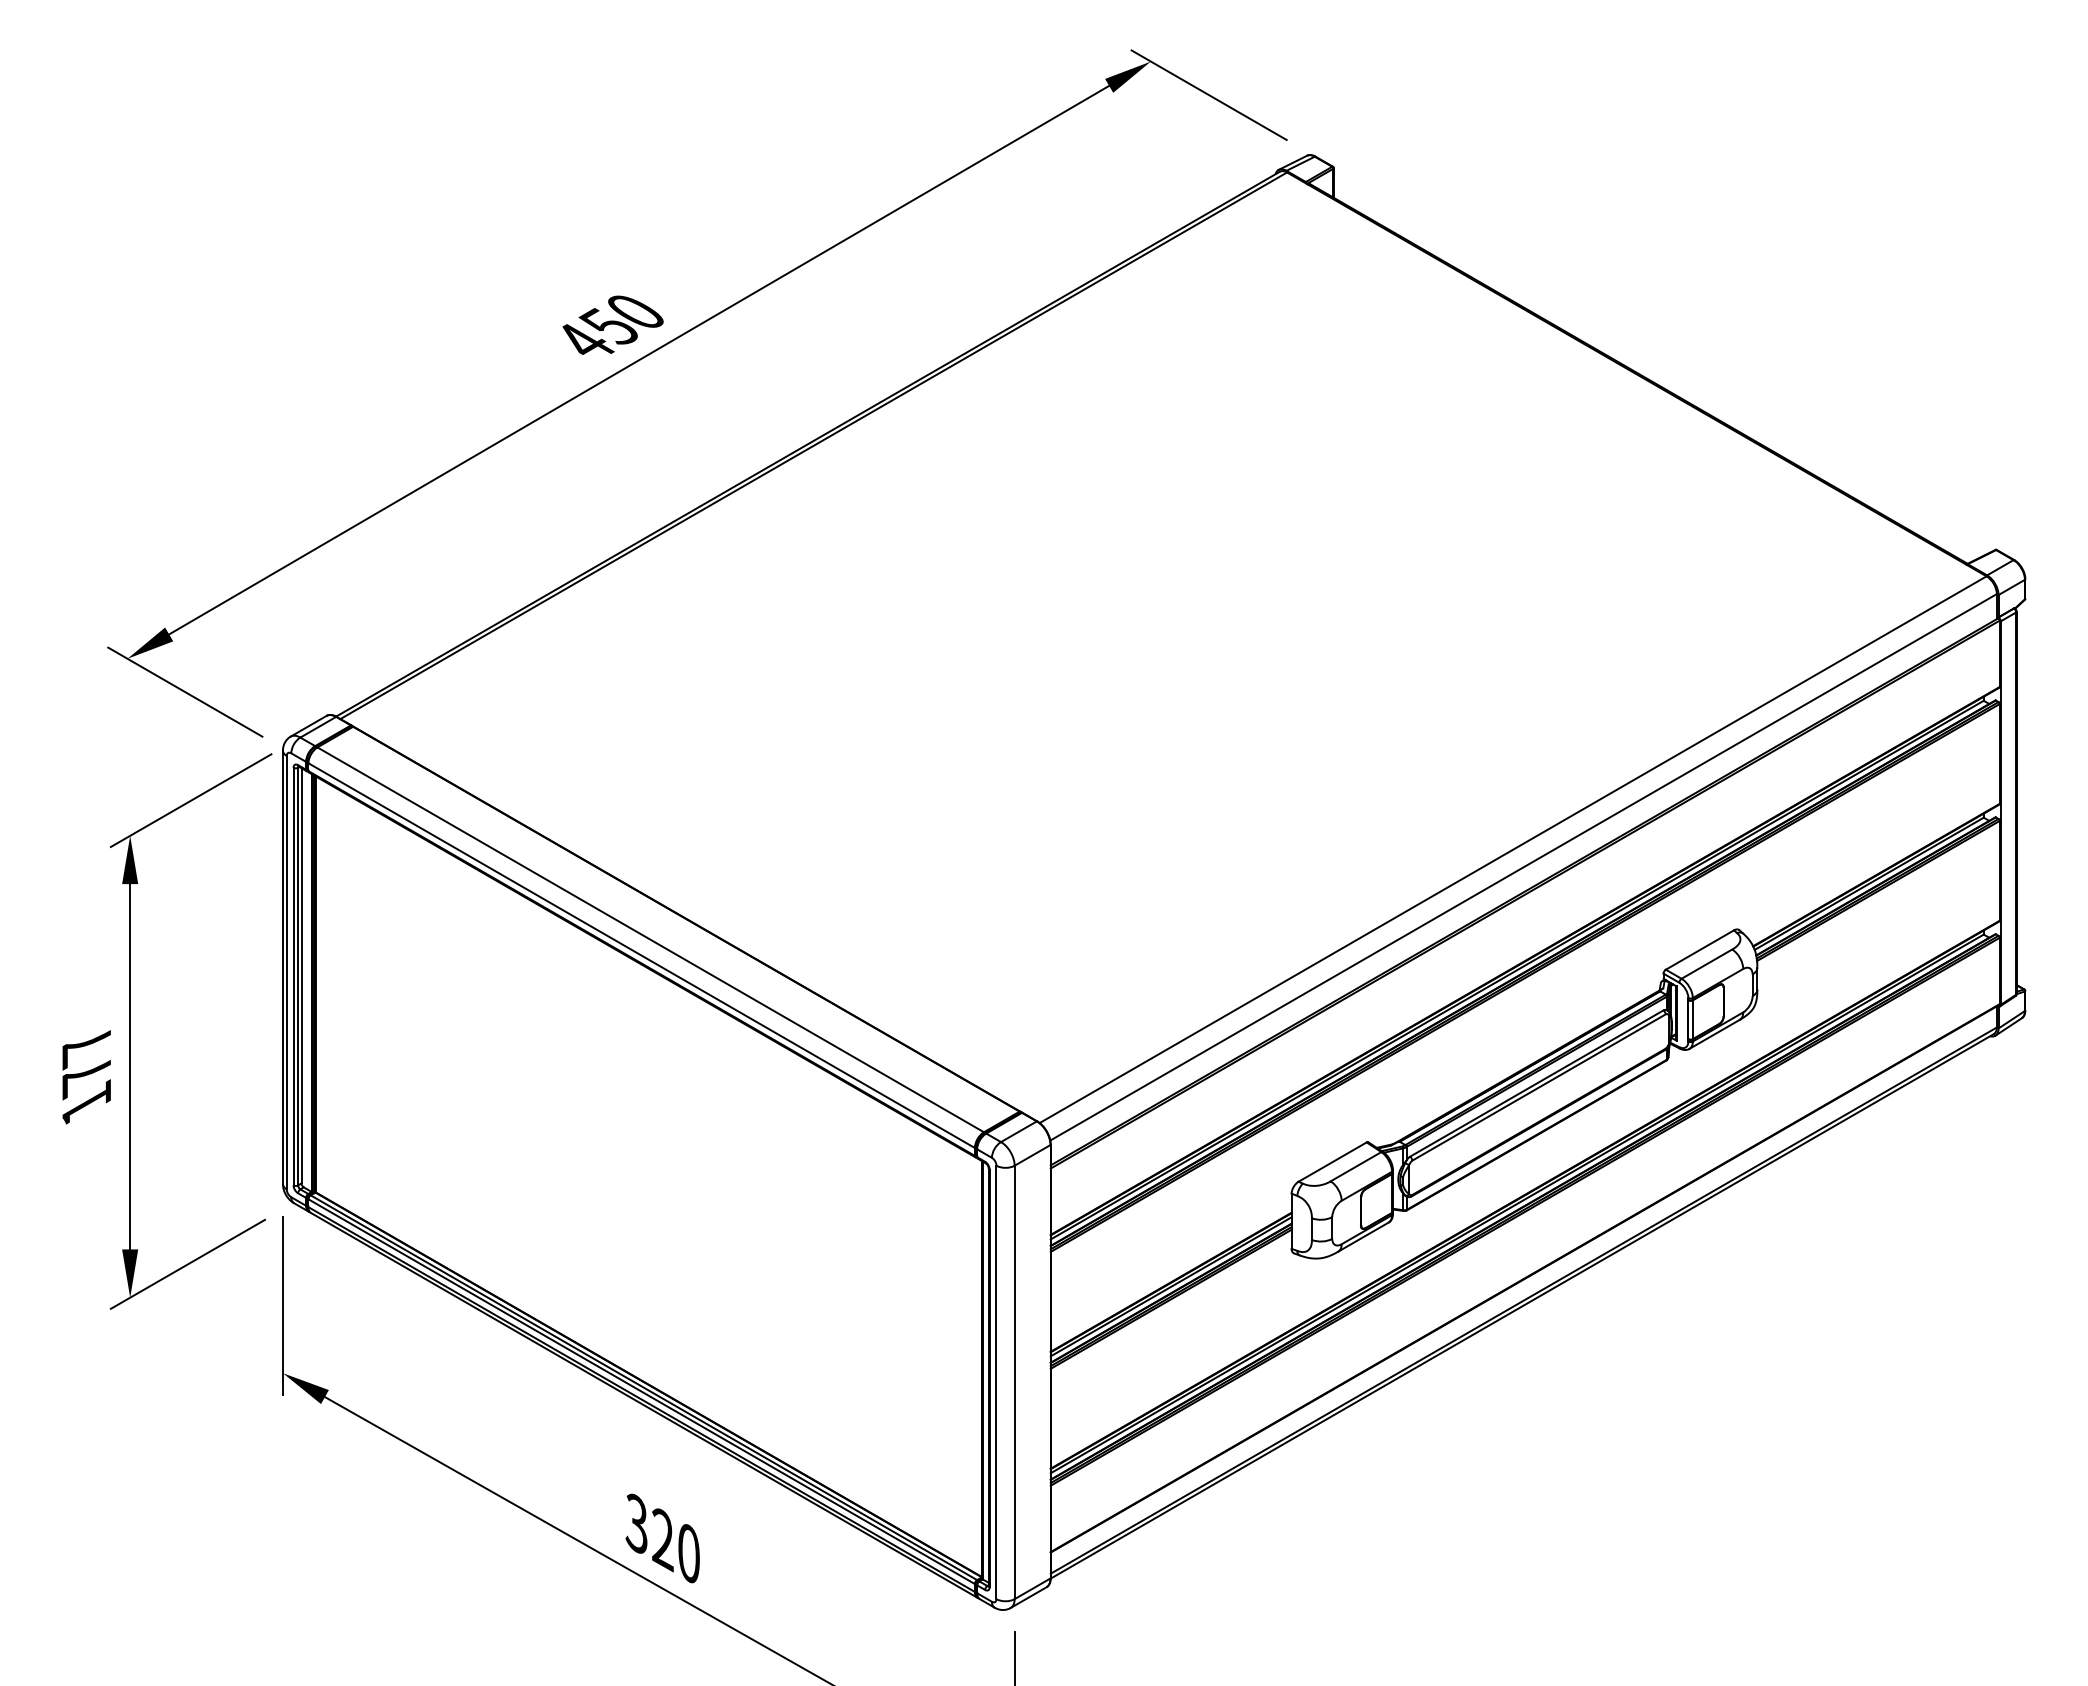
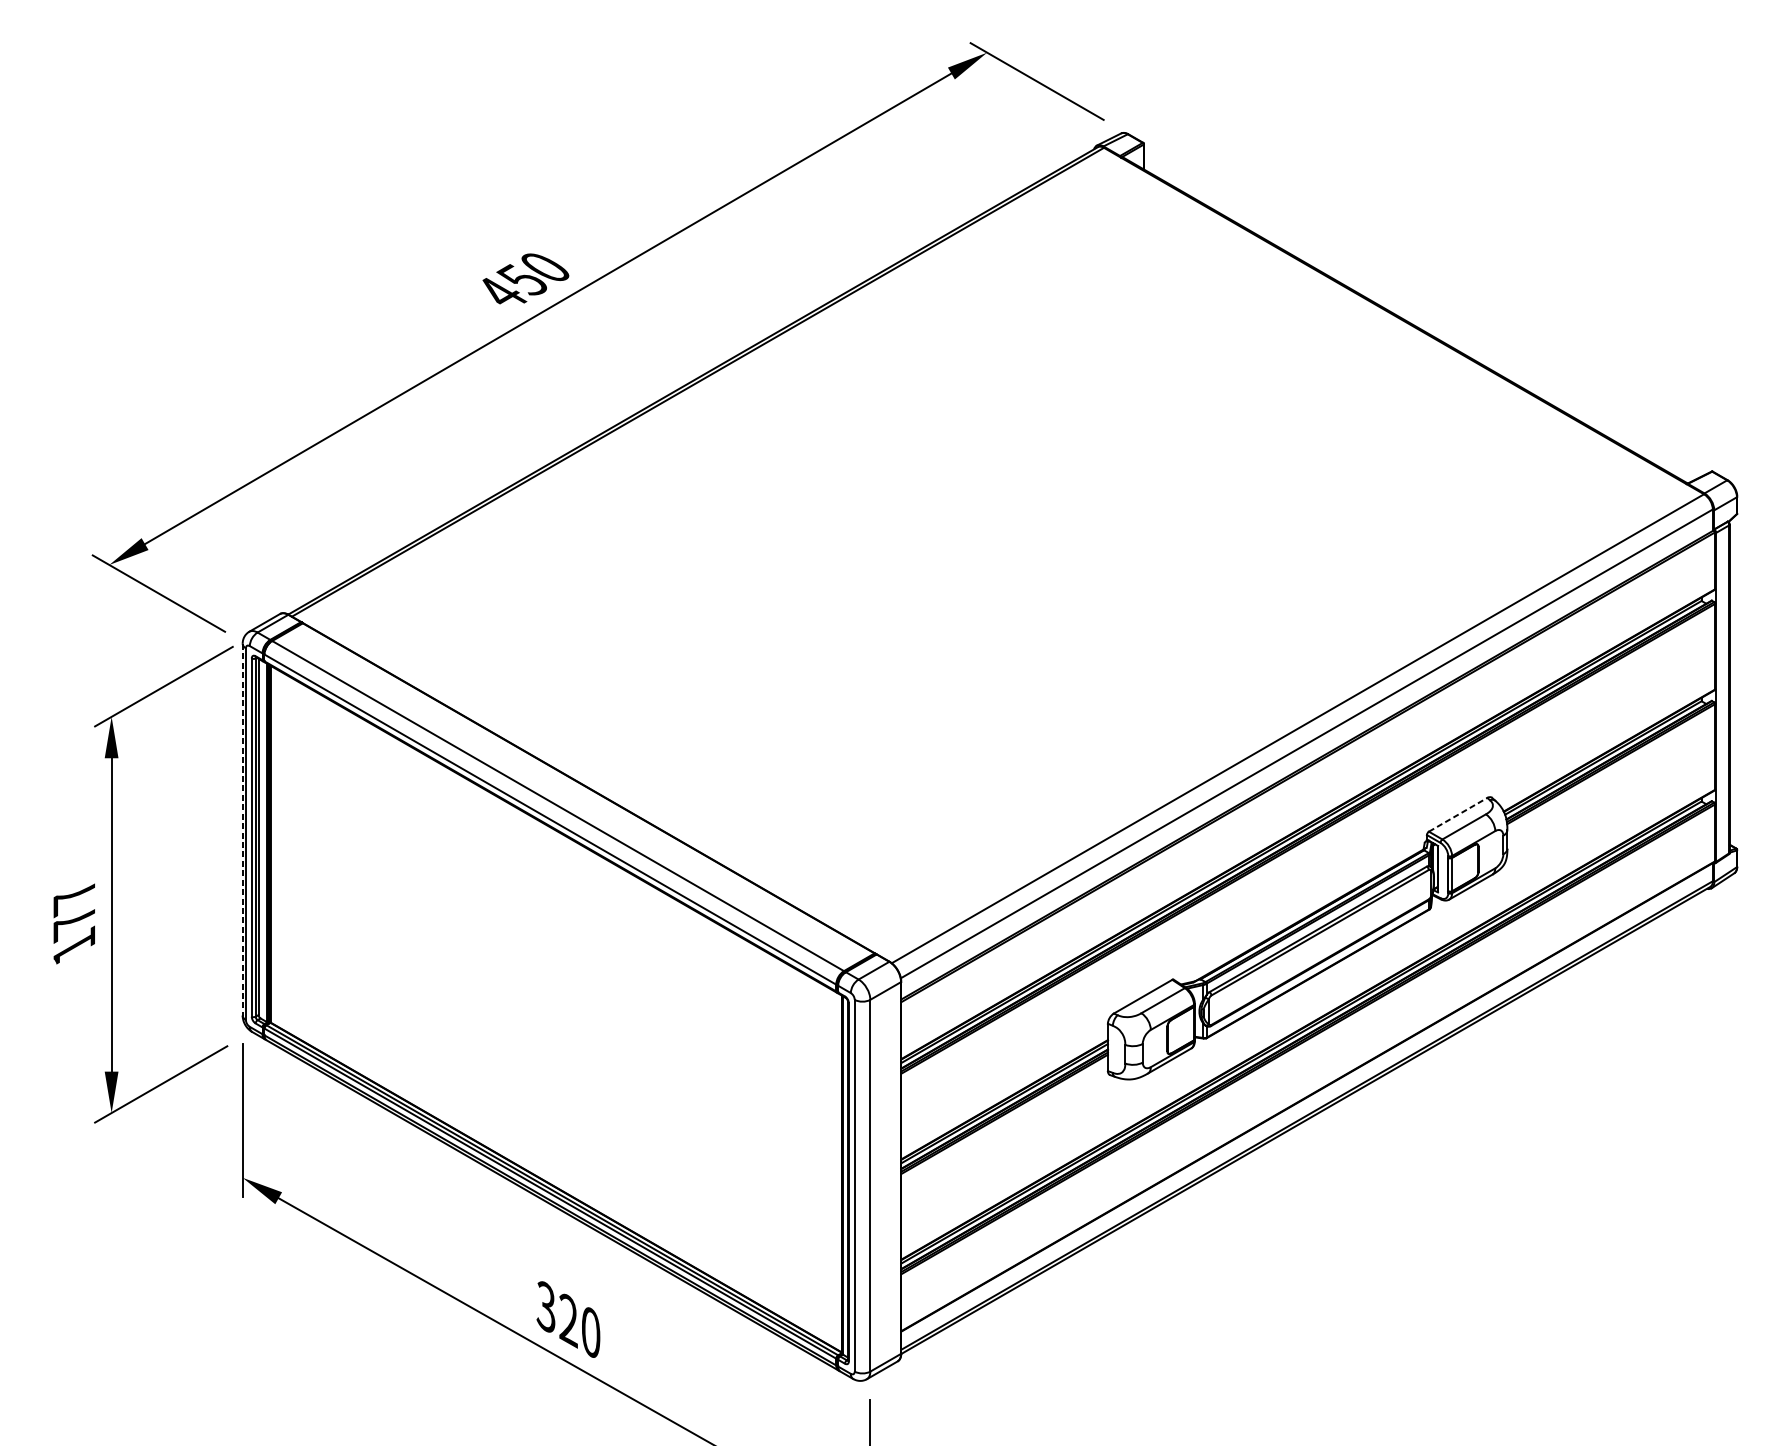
line: (1700, 949) -> (1458, 814), solid -> dashed
line: (282, 967) -> (242, 829), solid -> dashed

